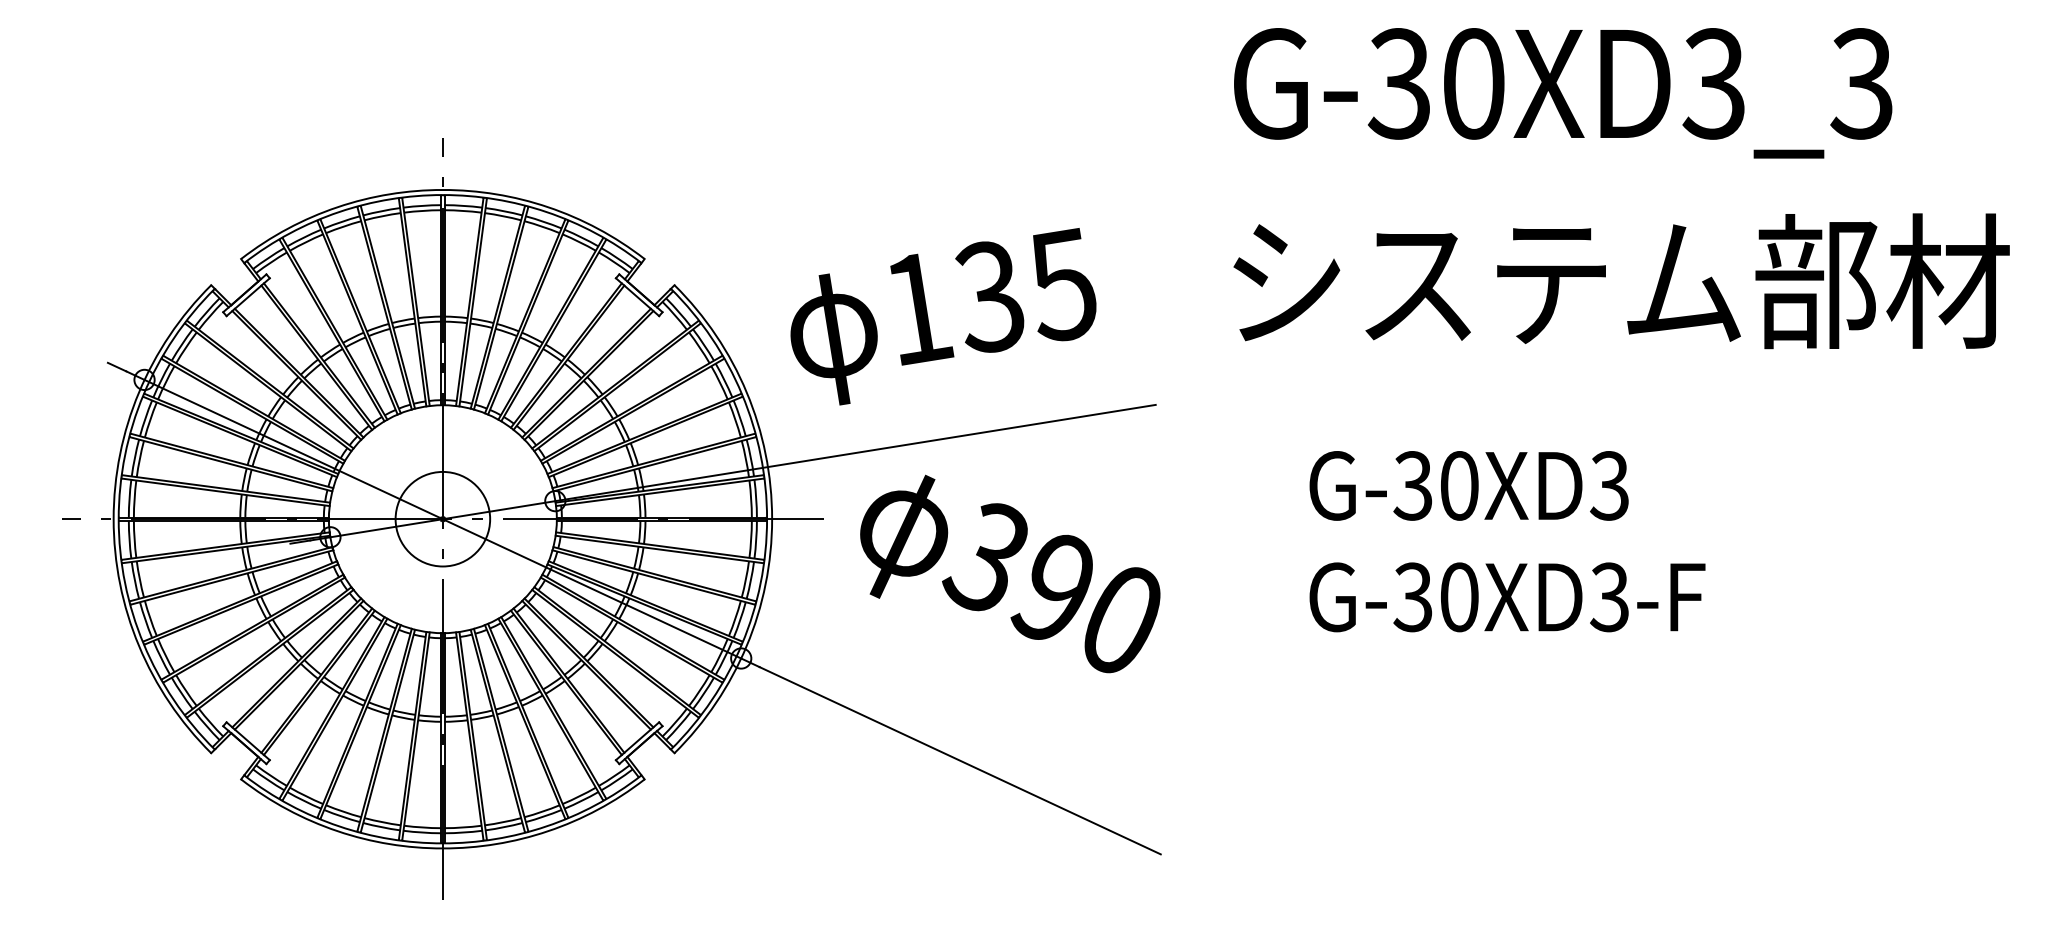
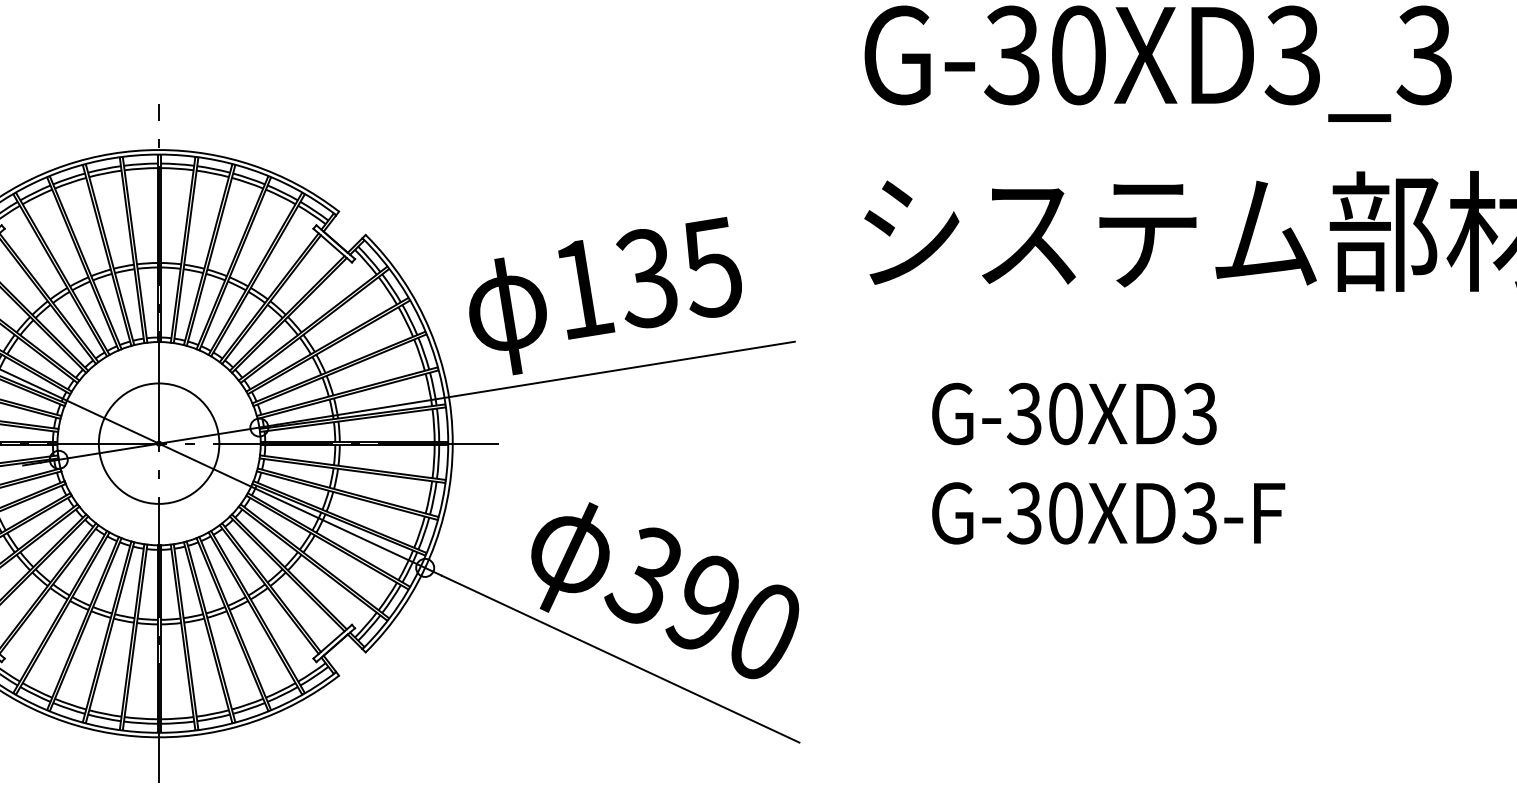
text: (943, 316) -> (605, 295), moved
circle: (442, 518) -> (158, 443), size x1.43
text: (1010, 573) -> (665, 590), moved

